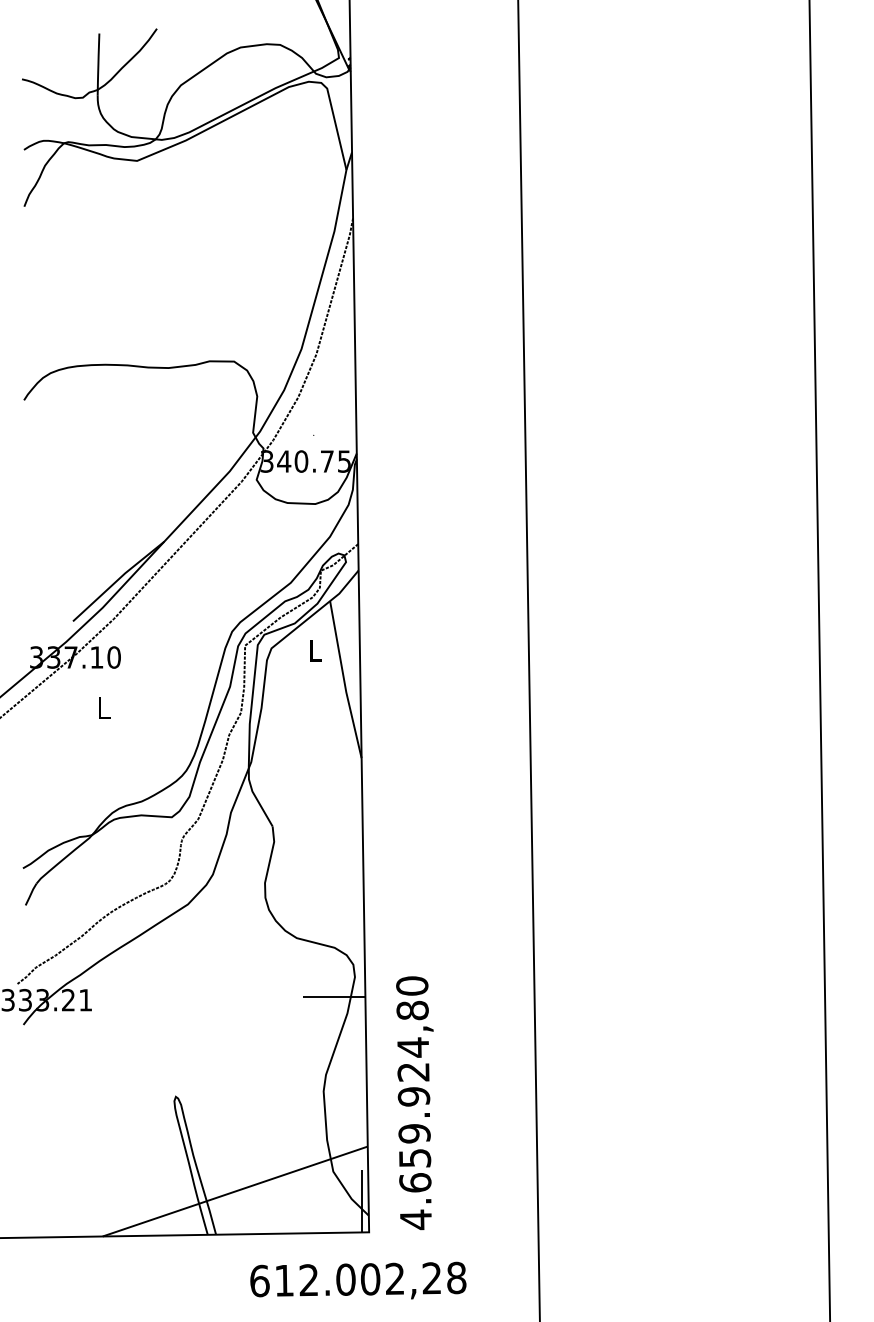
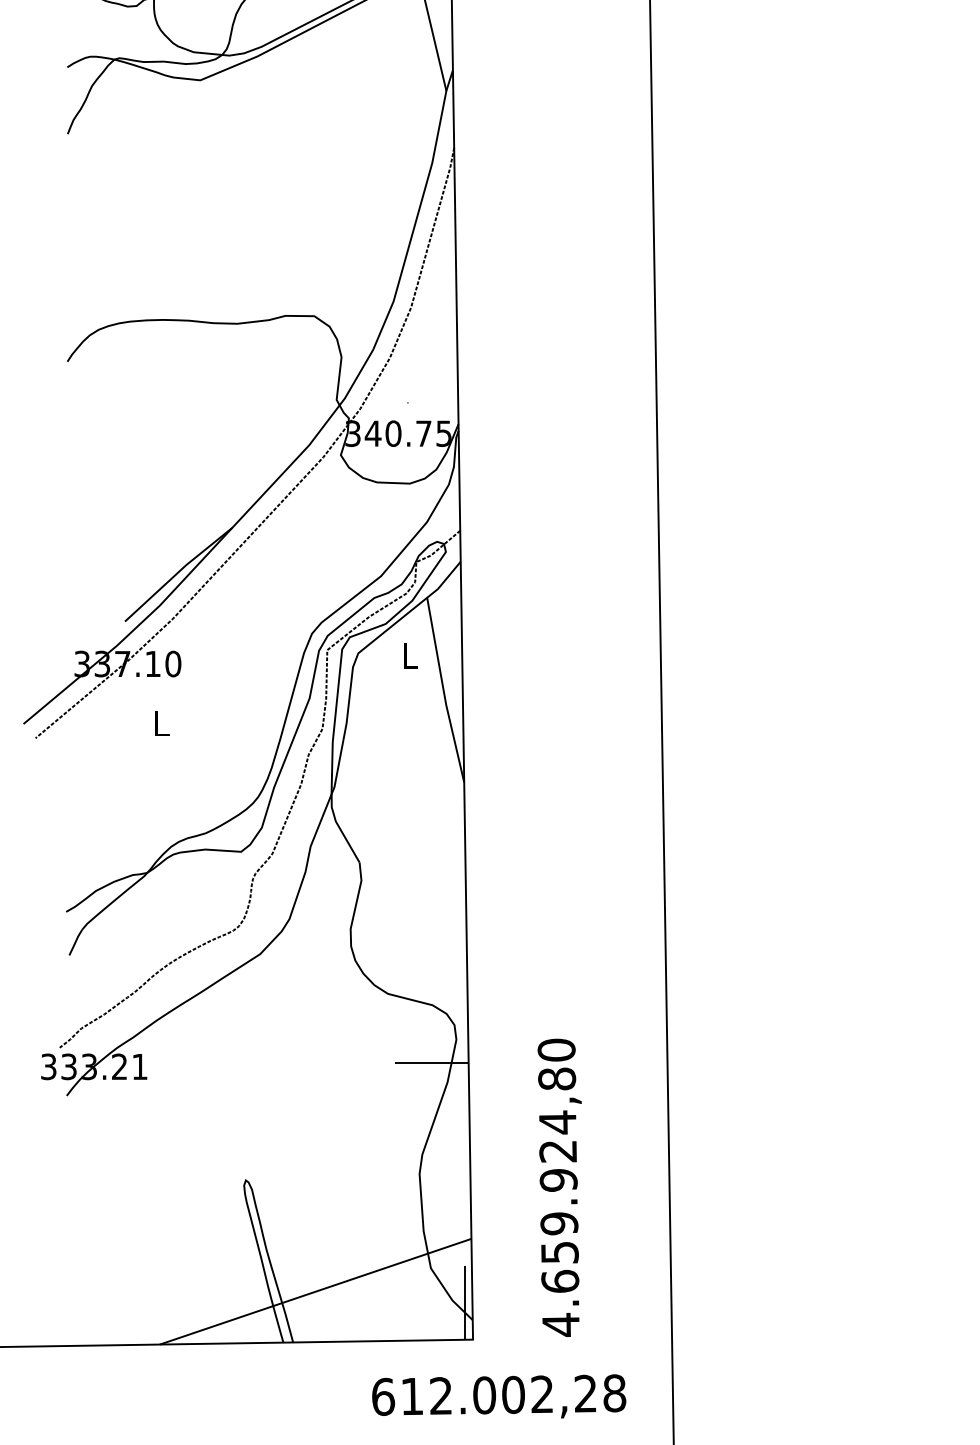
text: (414, 1103) -> (559, 1188), moved
text: (358, 1280) -> (499, 1396), moved

